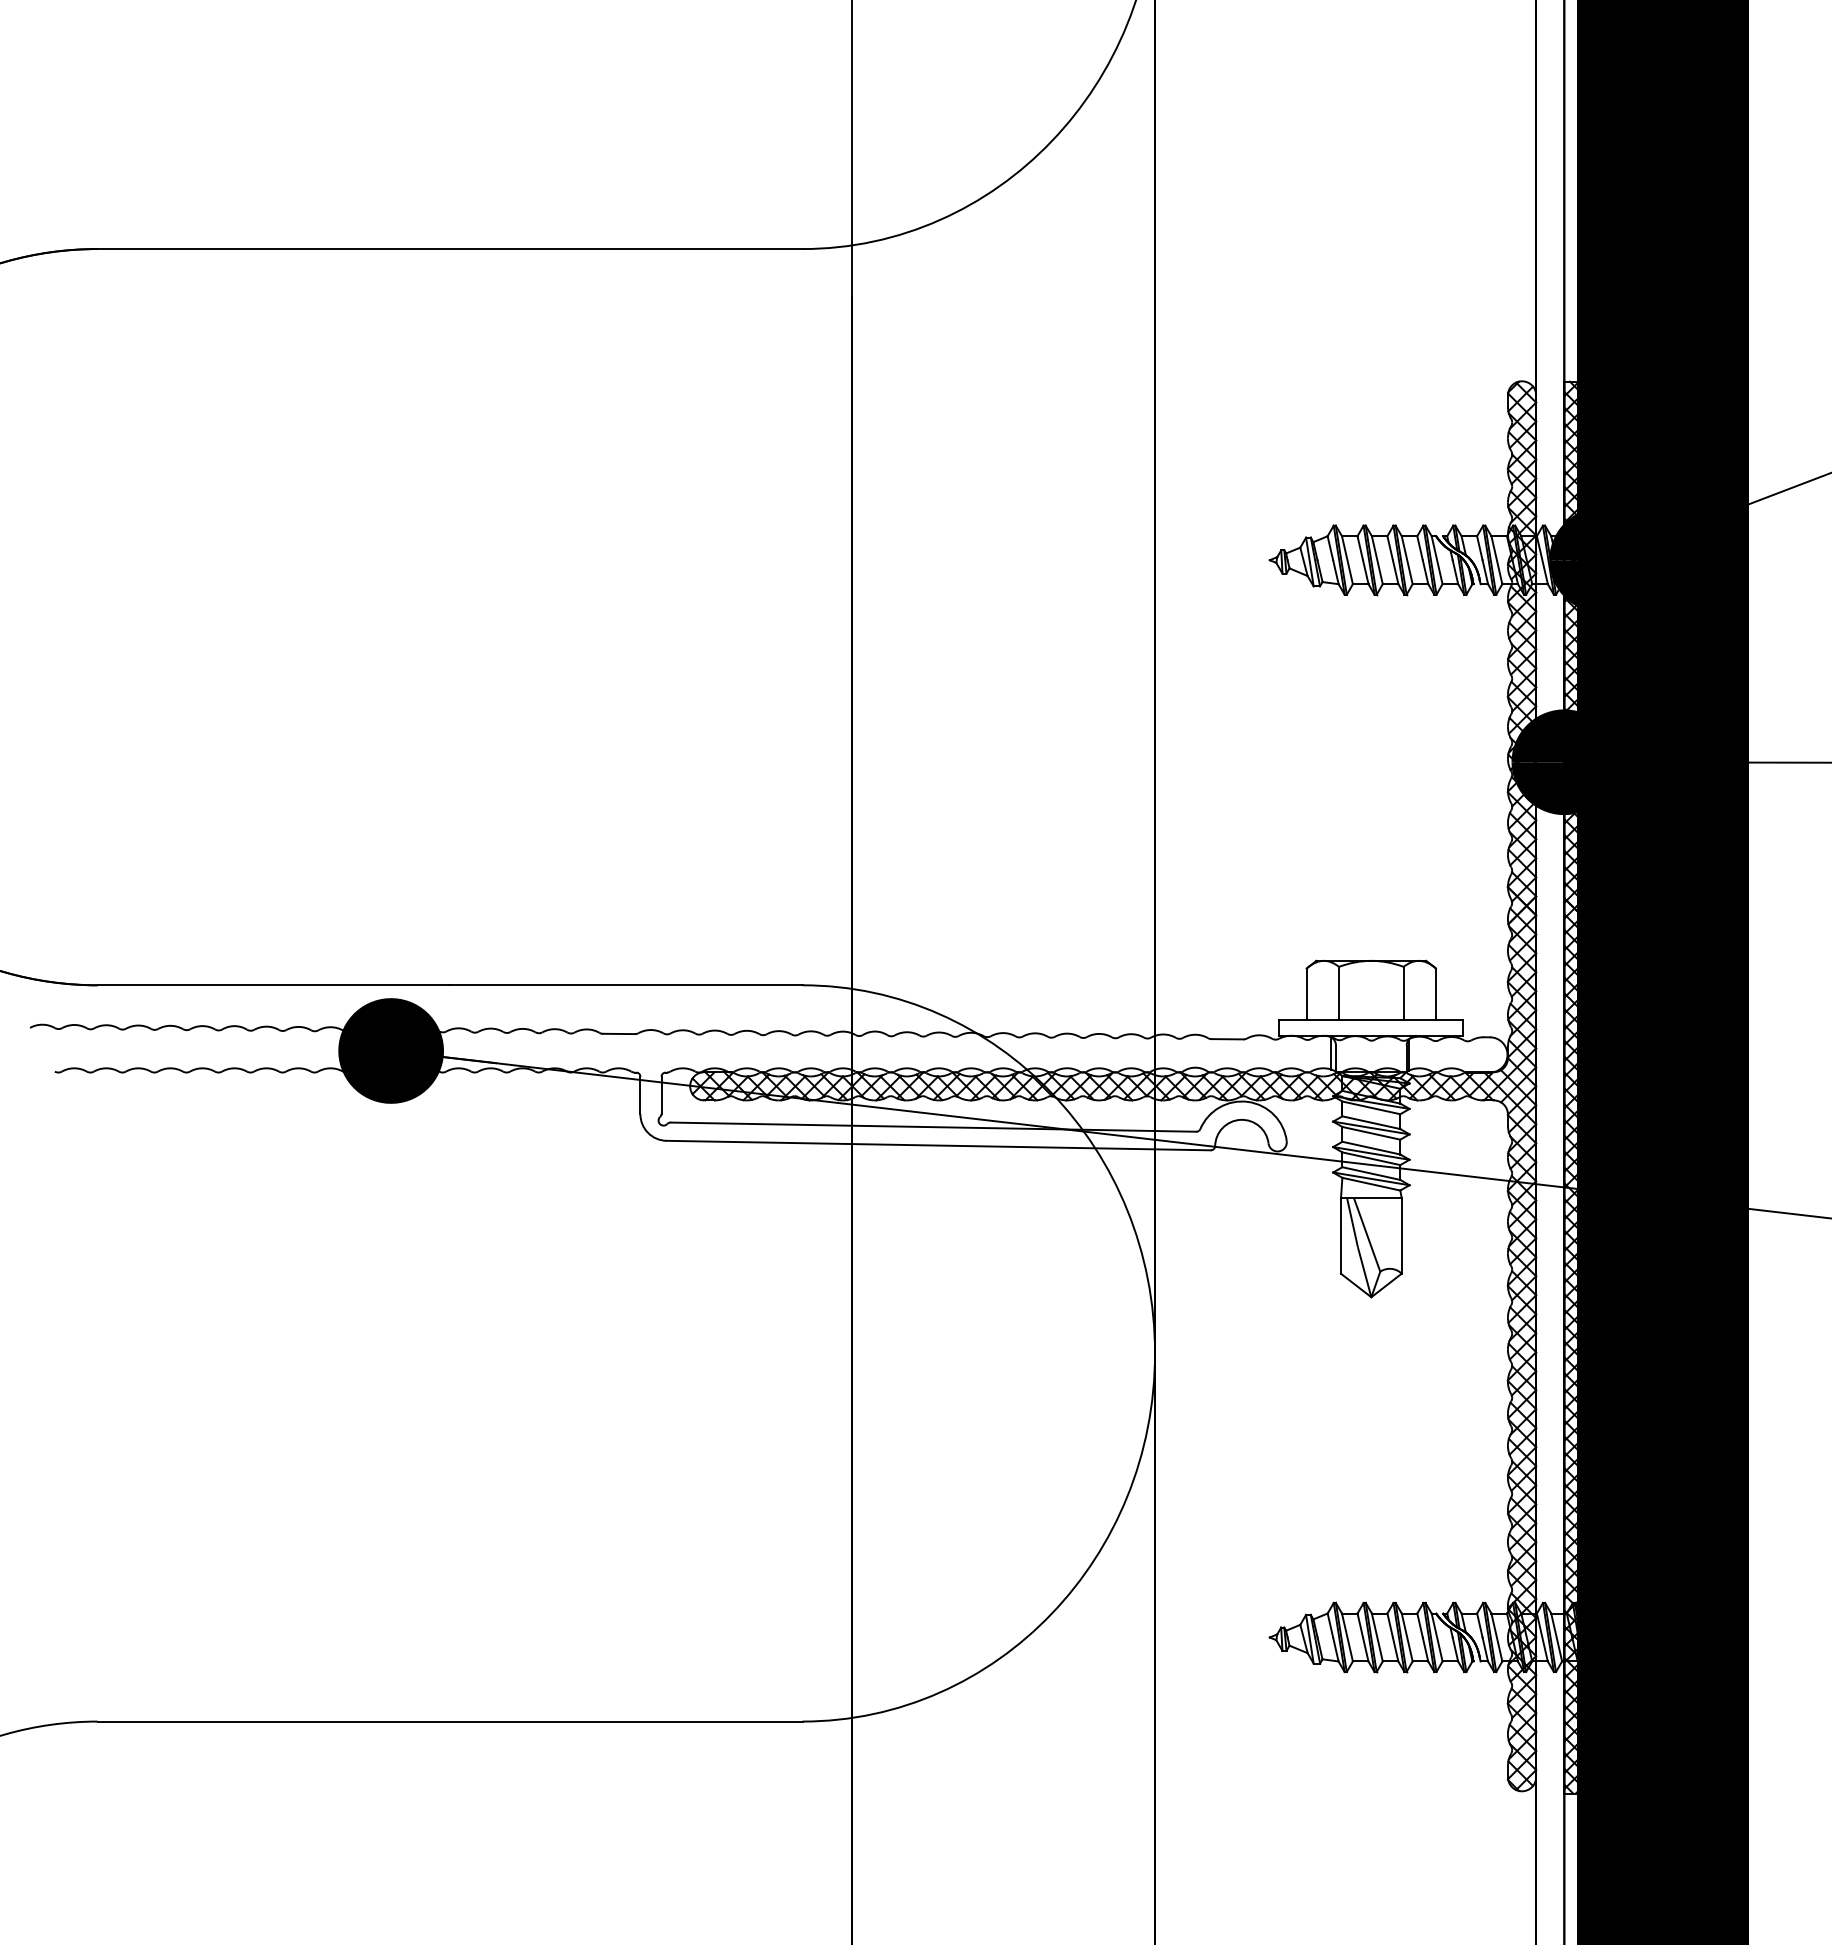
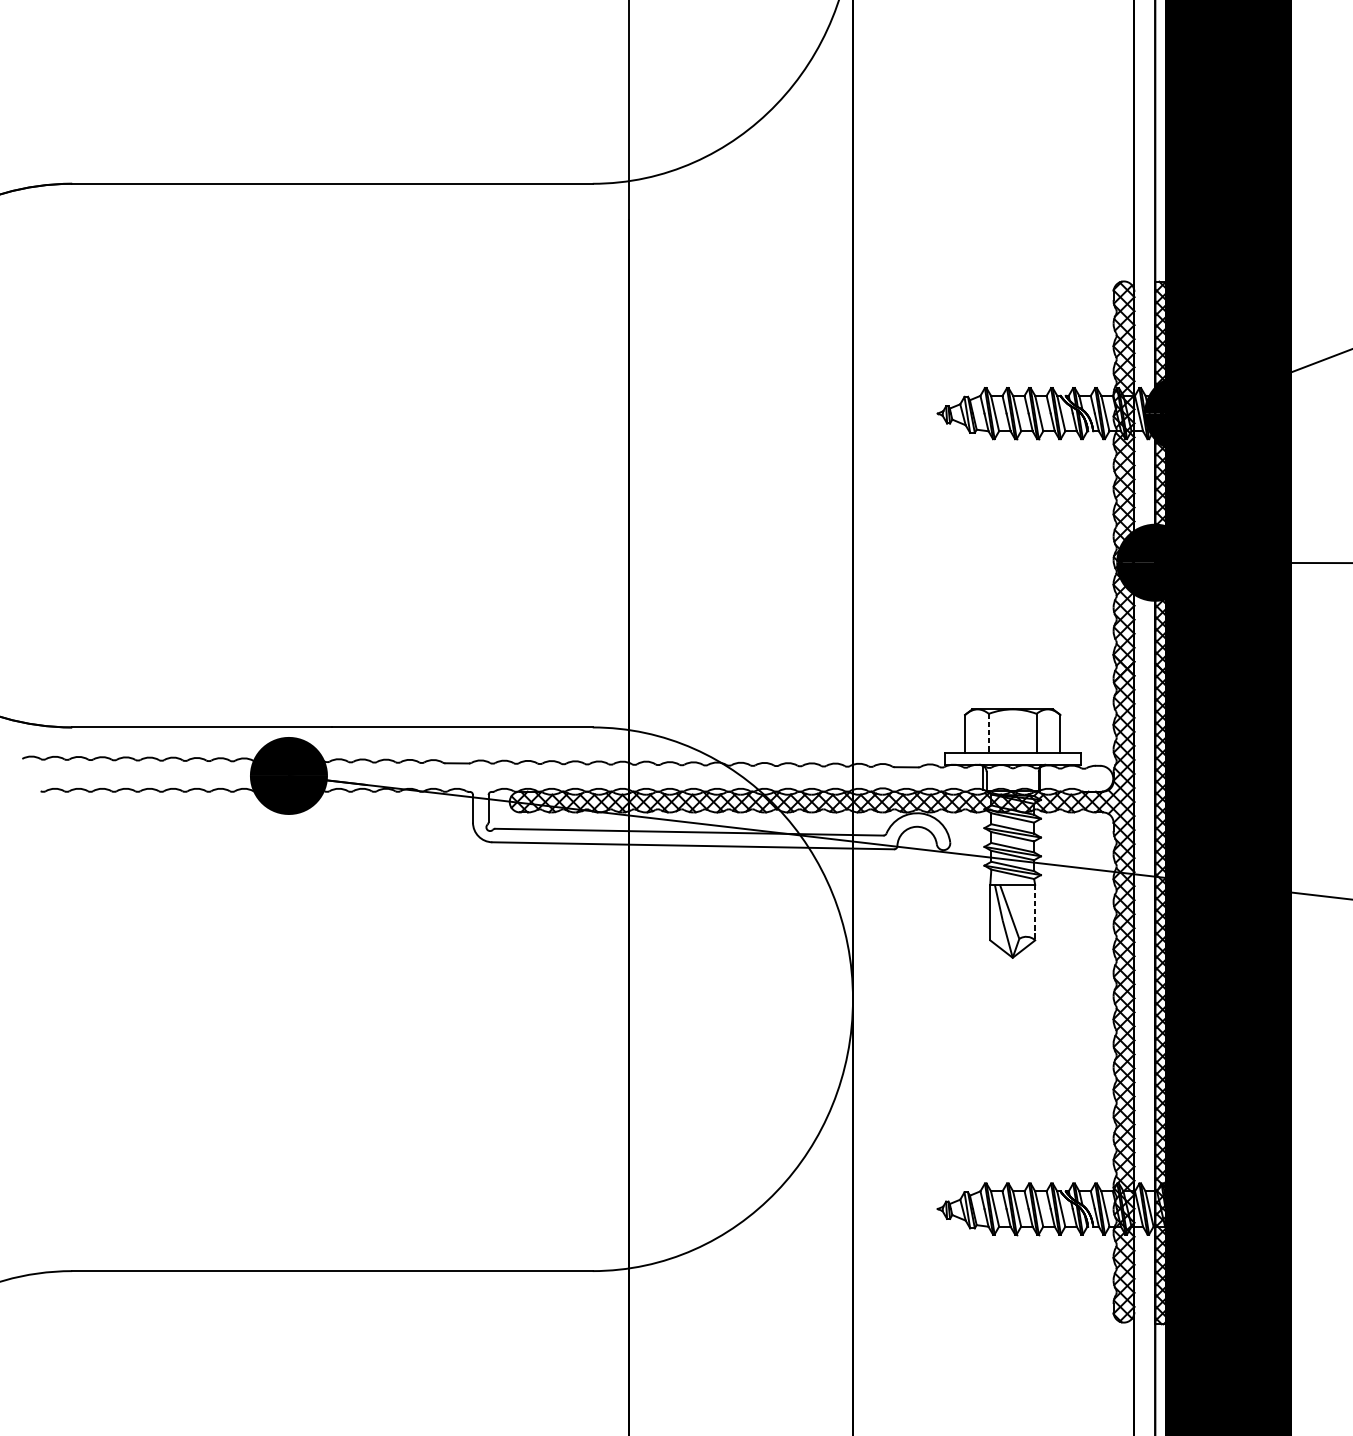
line: (1339, 993) -> (989, 733), solid -> dashed
line: (1401, 1236) -> (1034, 912), solid -> dashed

